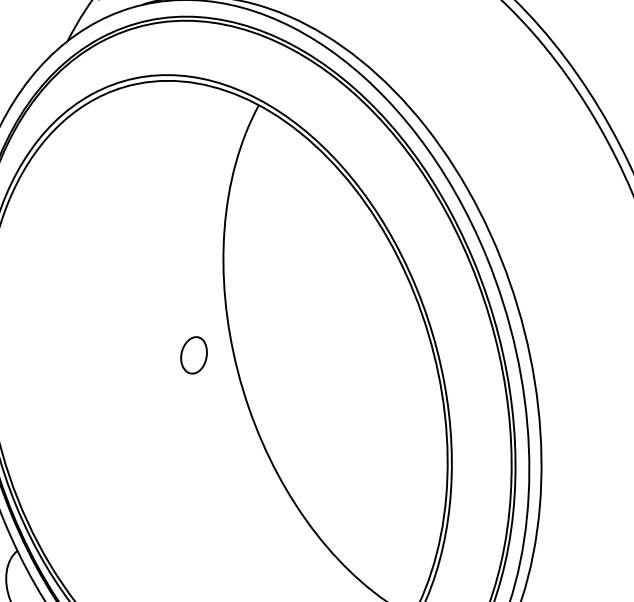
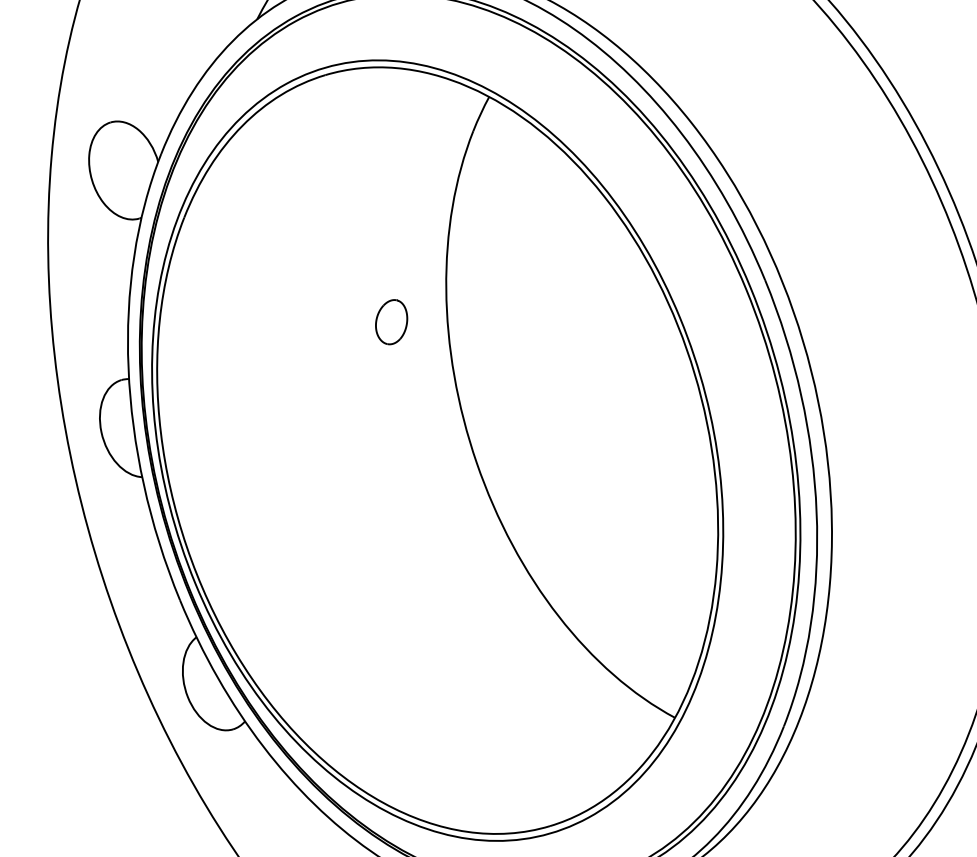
part: (193, 355) -> (391, 322), moved

